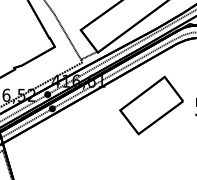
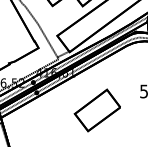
part: (150, 105) -> (96, 110), moved

